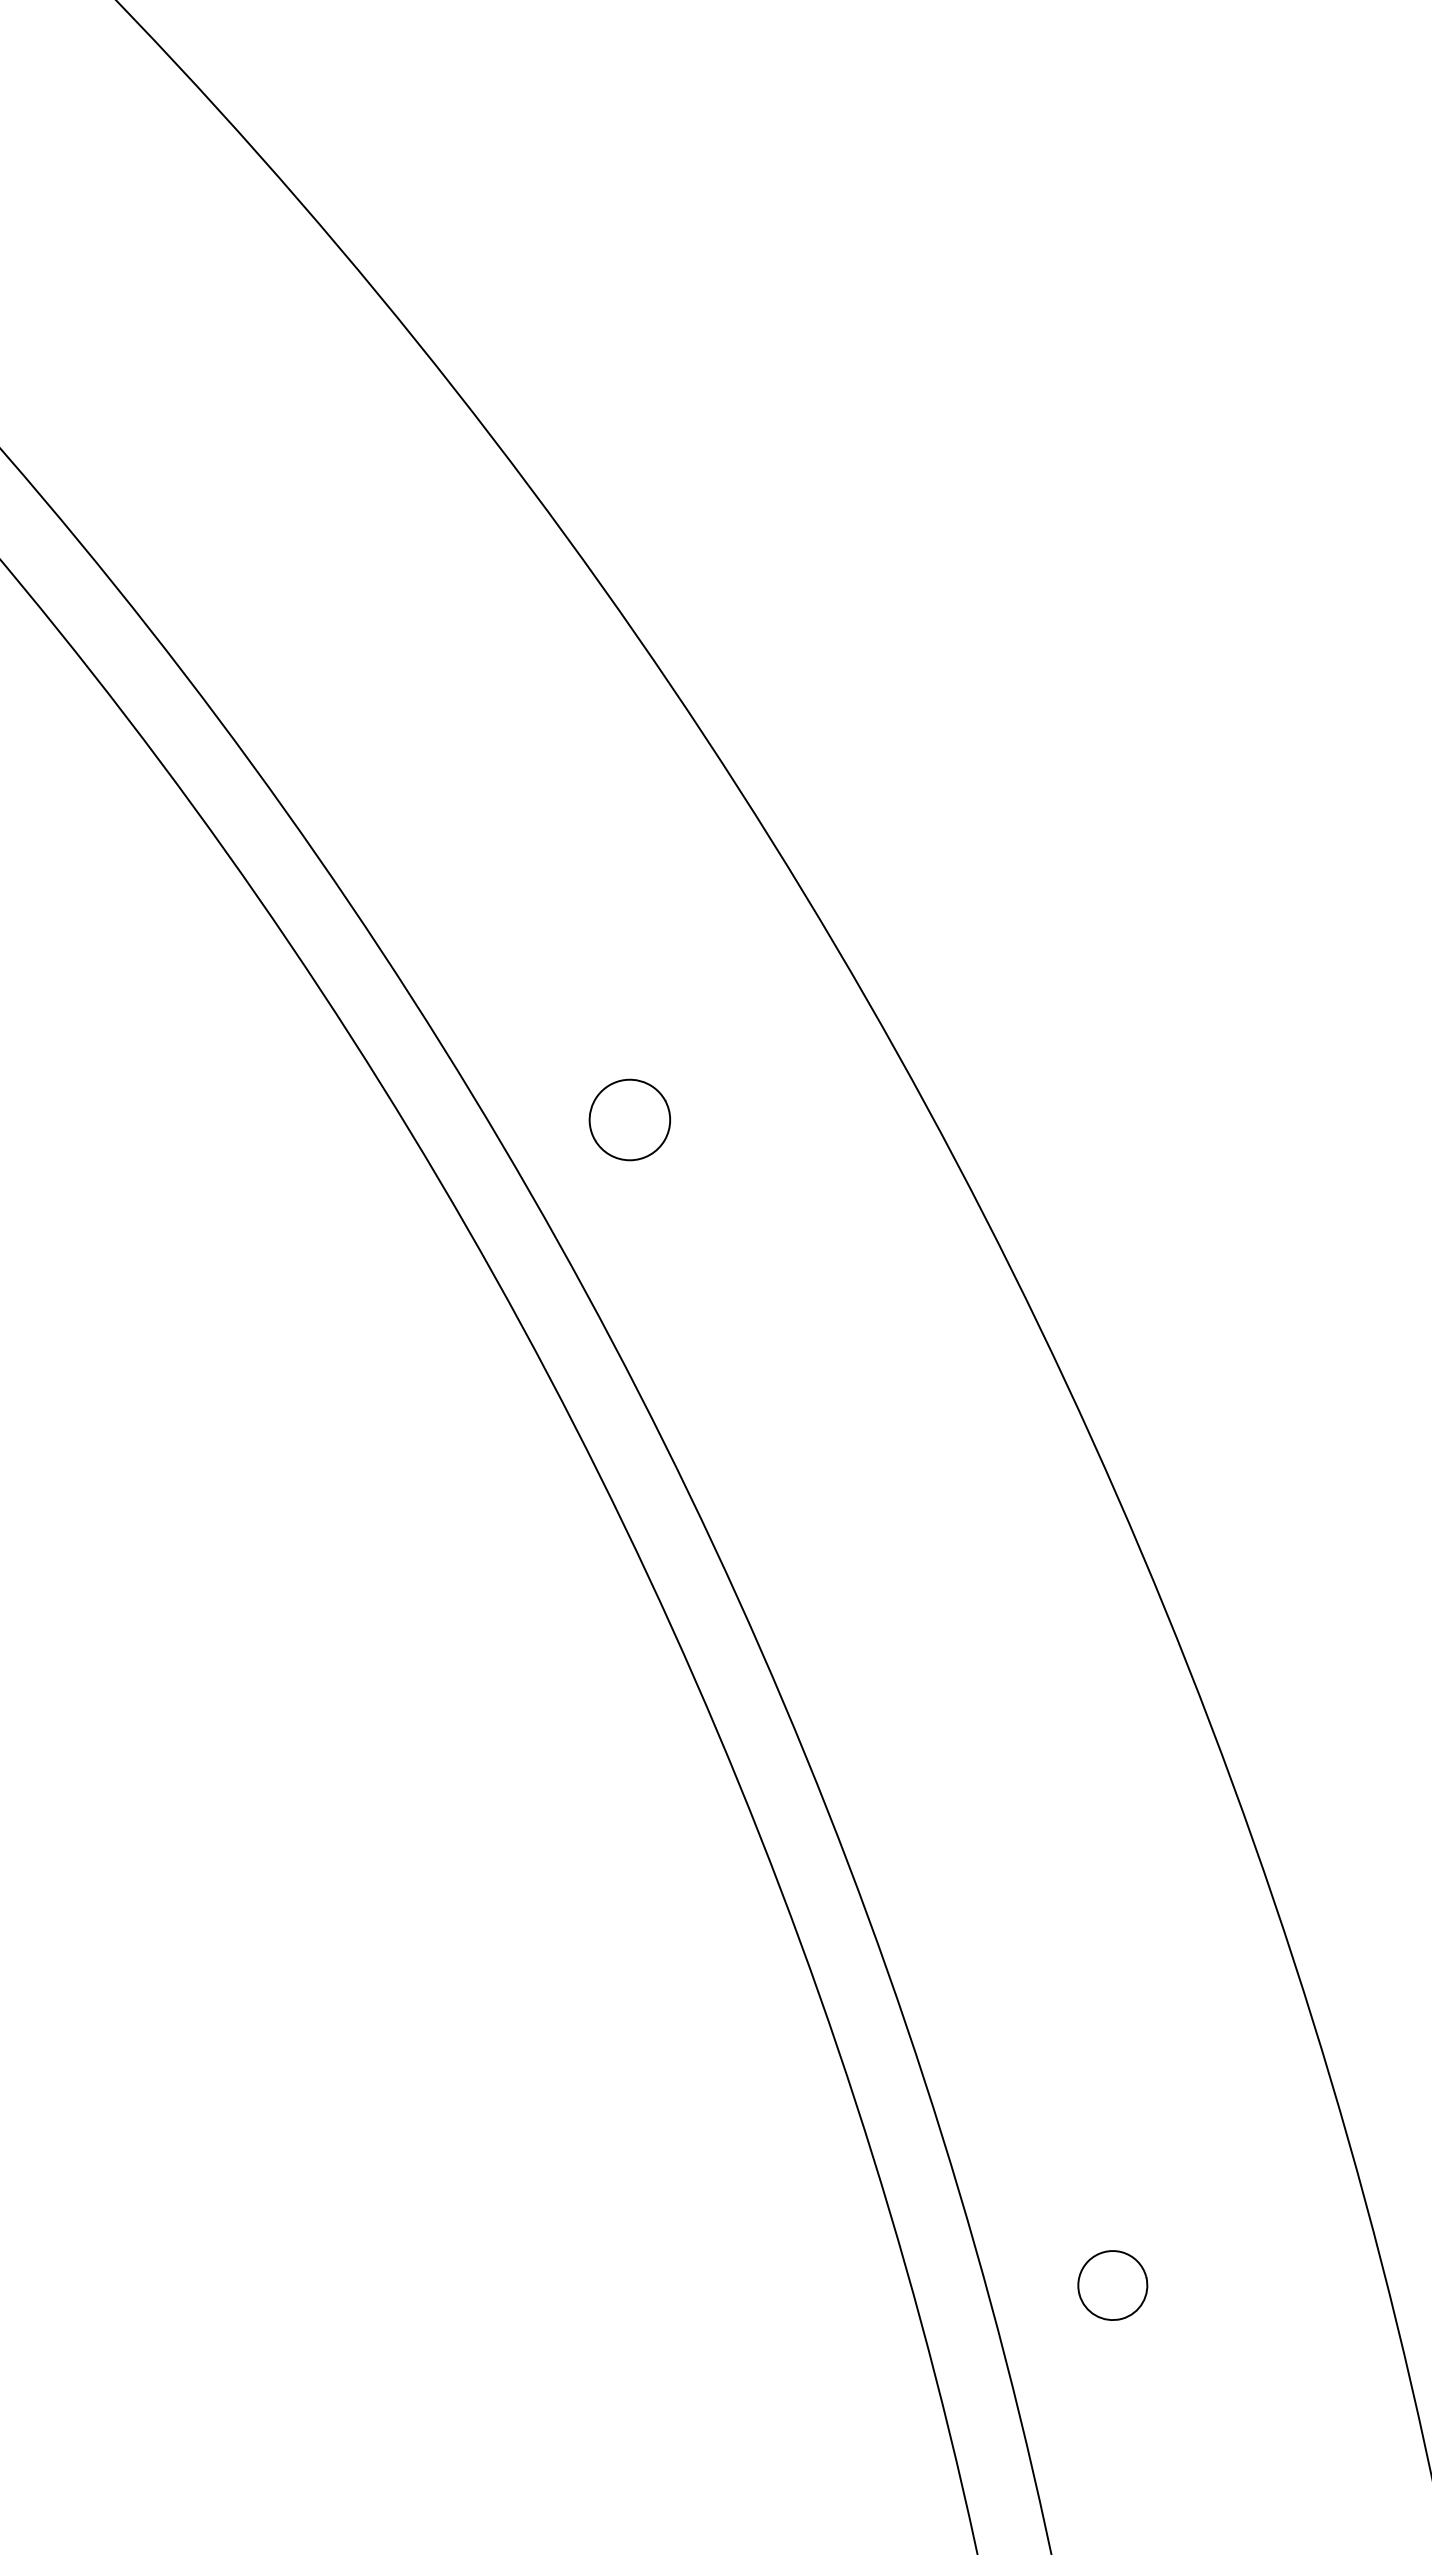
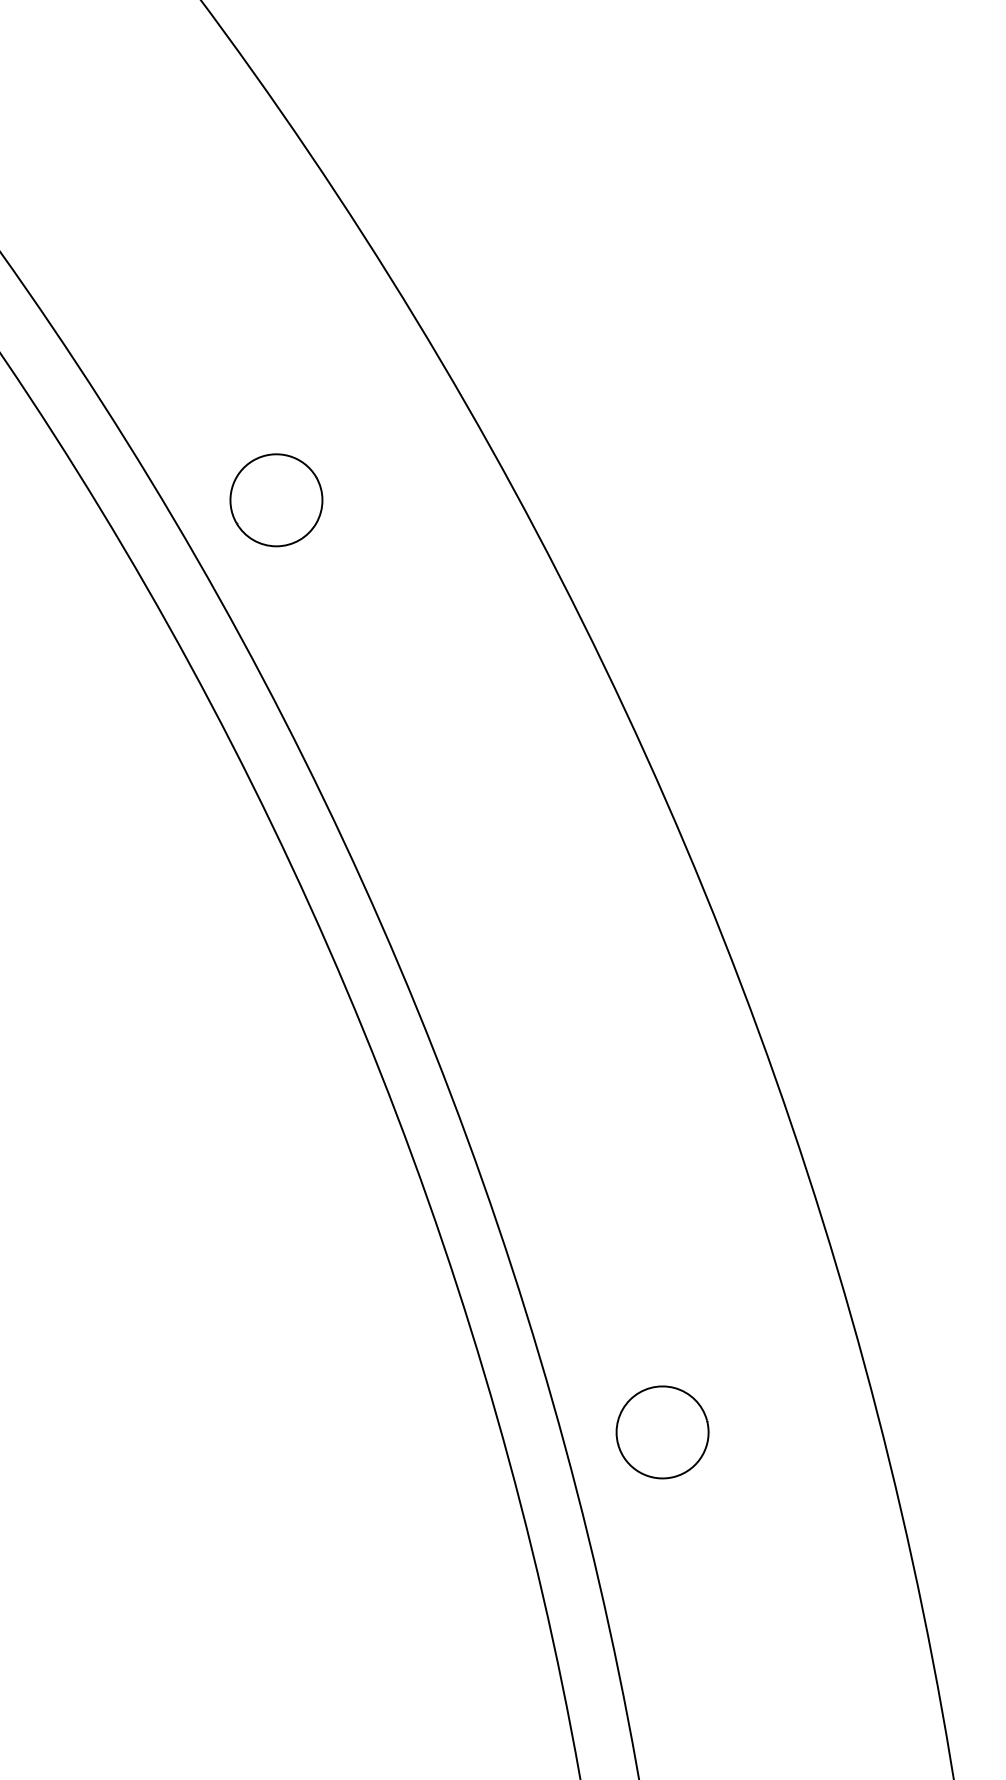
part: (629, 1119) -> (276, 499), size x1.43
part: (1112, 2285) -> (662, 1432), size x1.67

